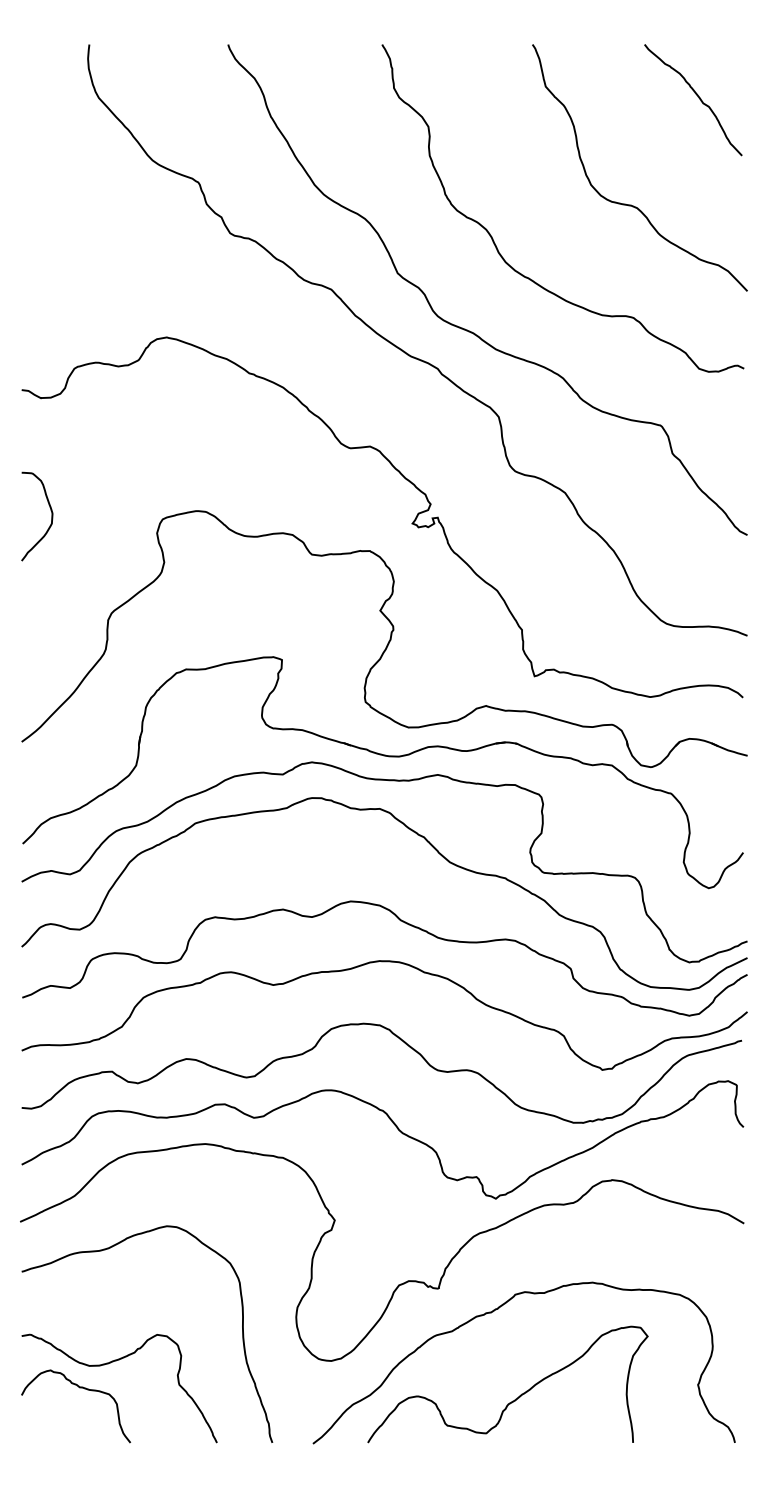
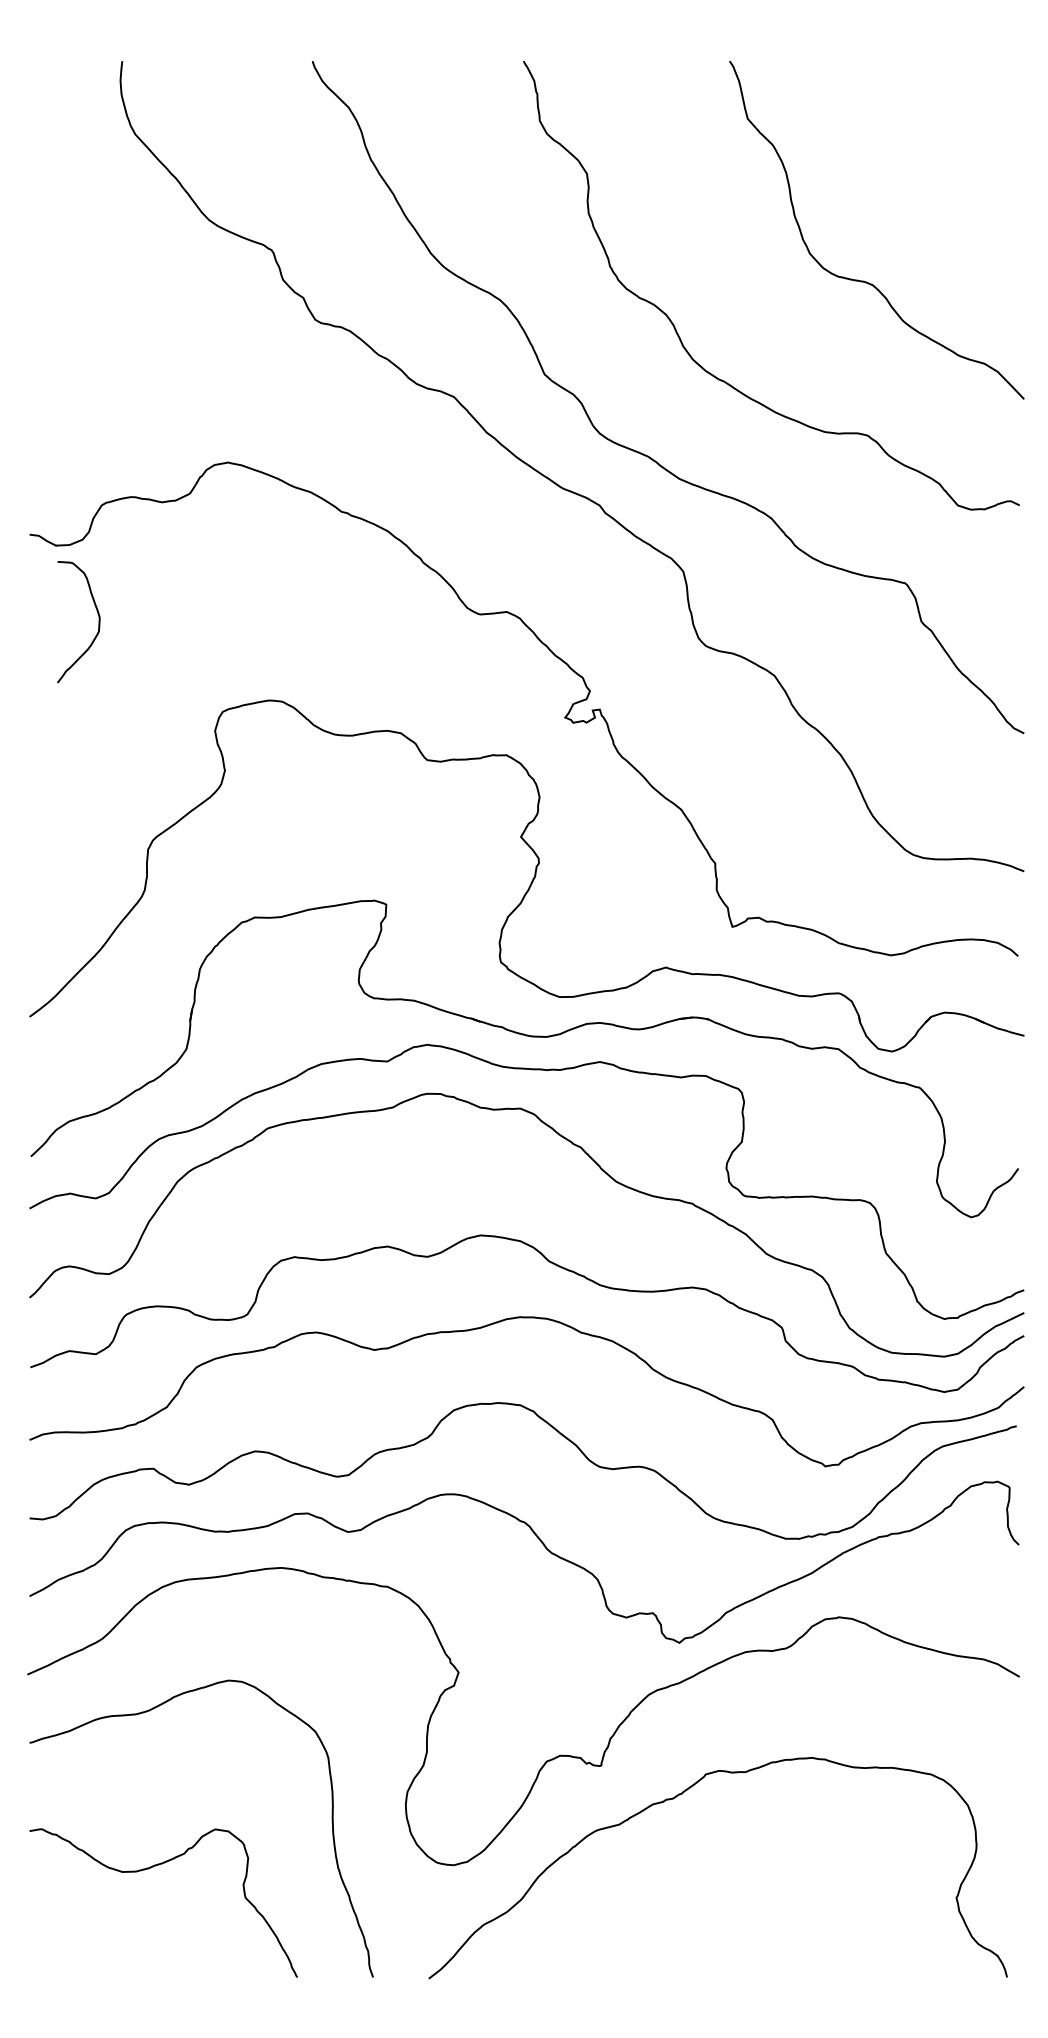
curve: (697, 96) -> (955, 132), removed
curve: (51, 516) -> (98, 622), moved
curve: (80, 1388) -> (109, 1902), removed
curve: (517, 1397) -> (708, 1915), removed

